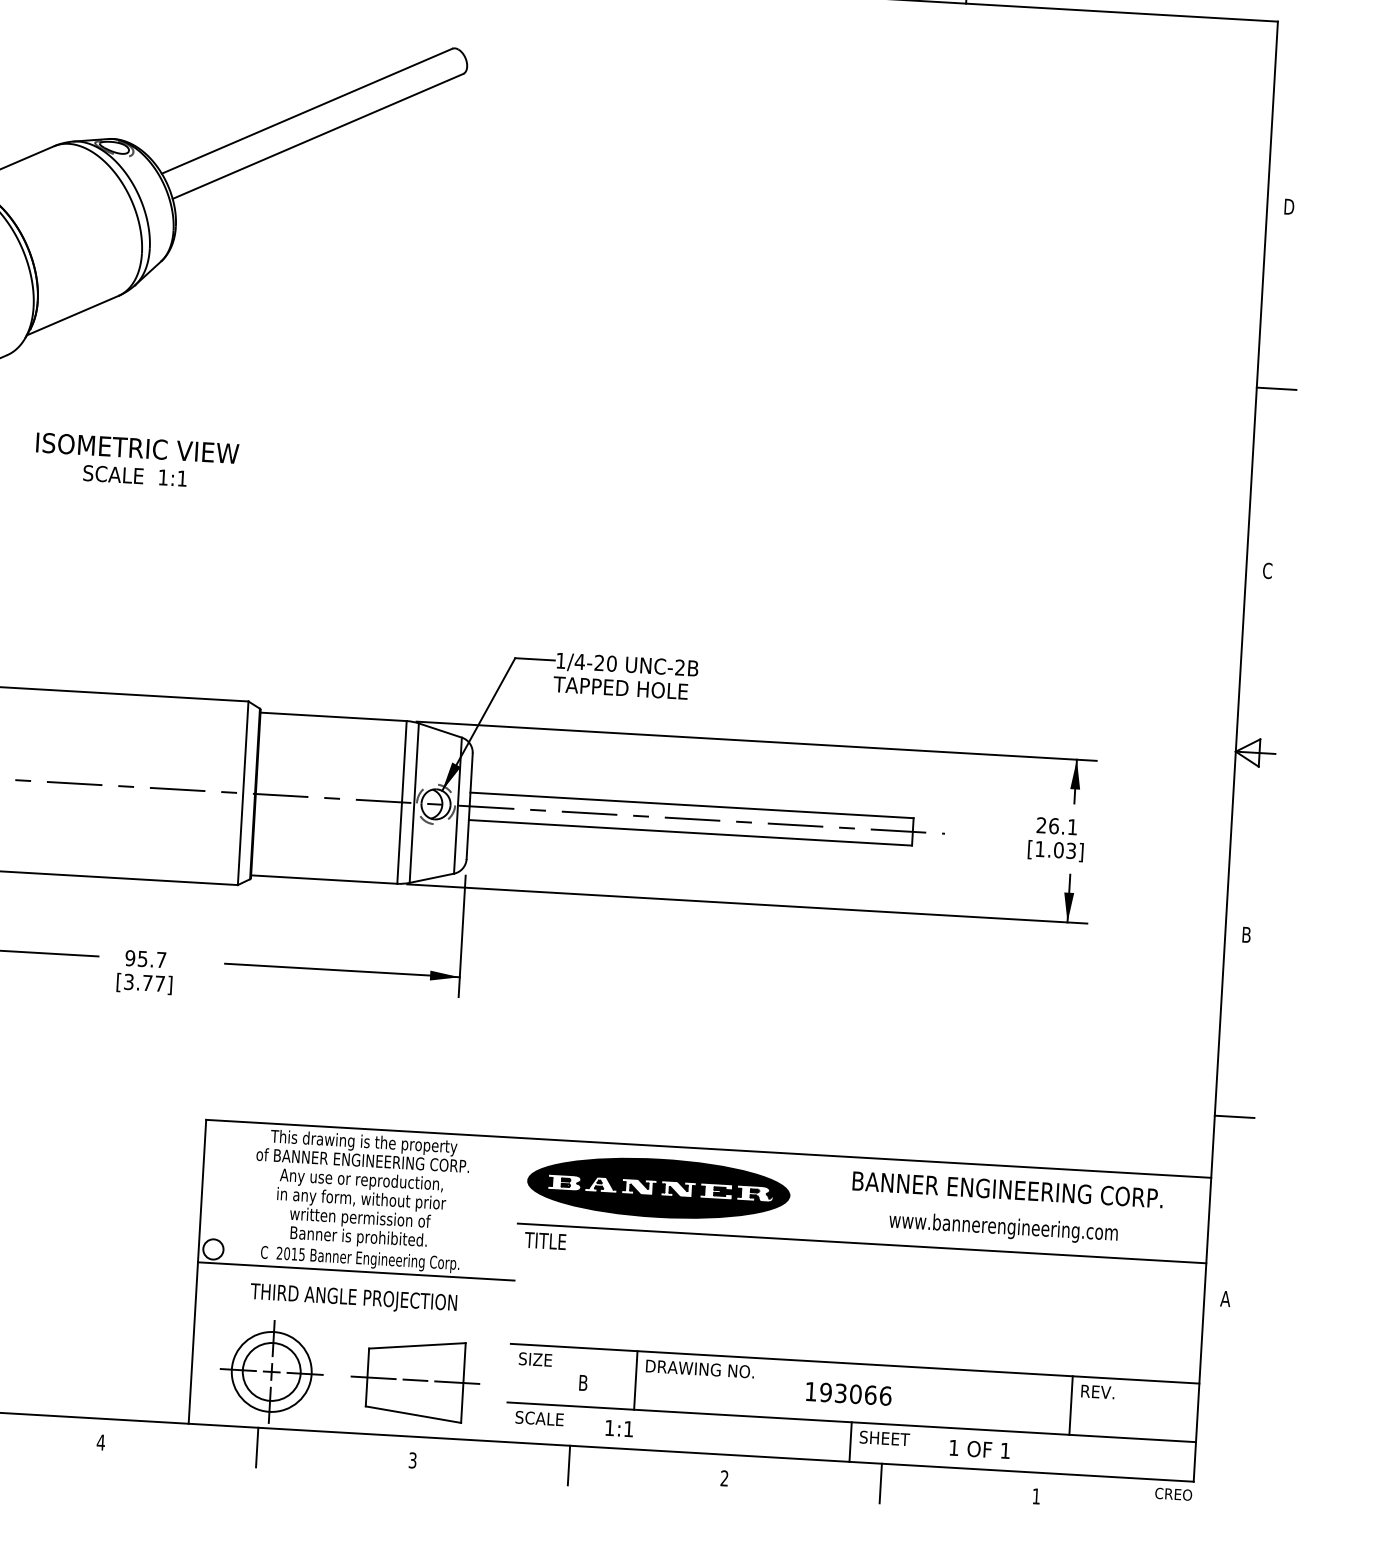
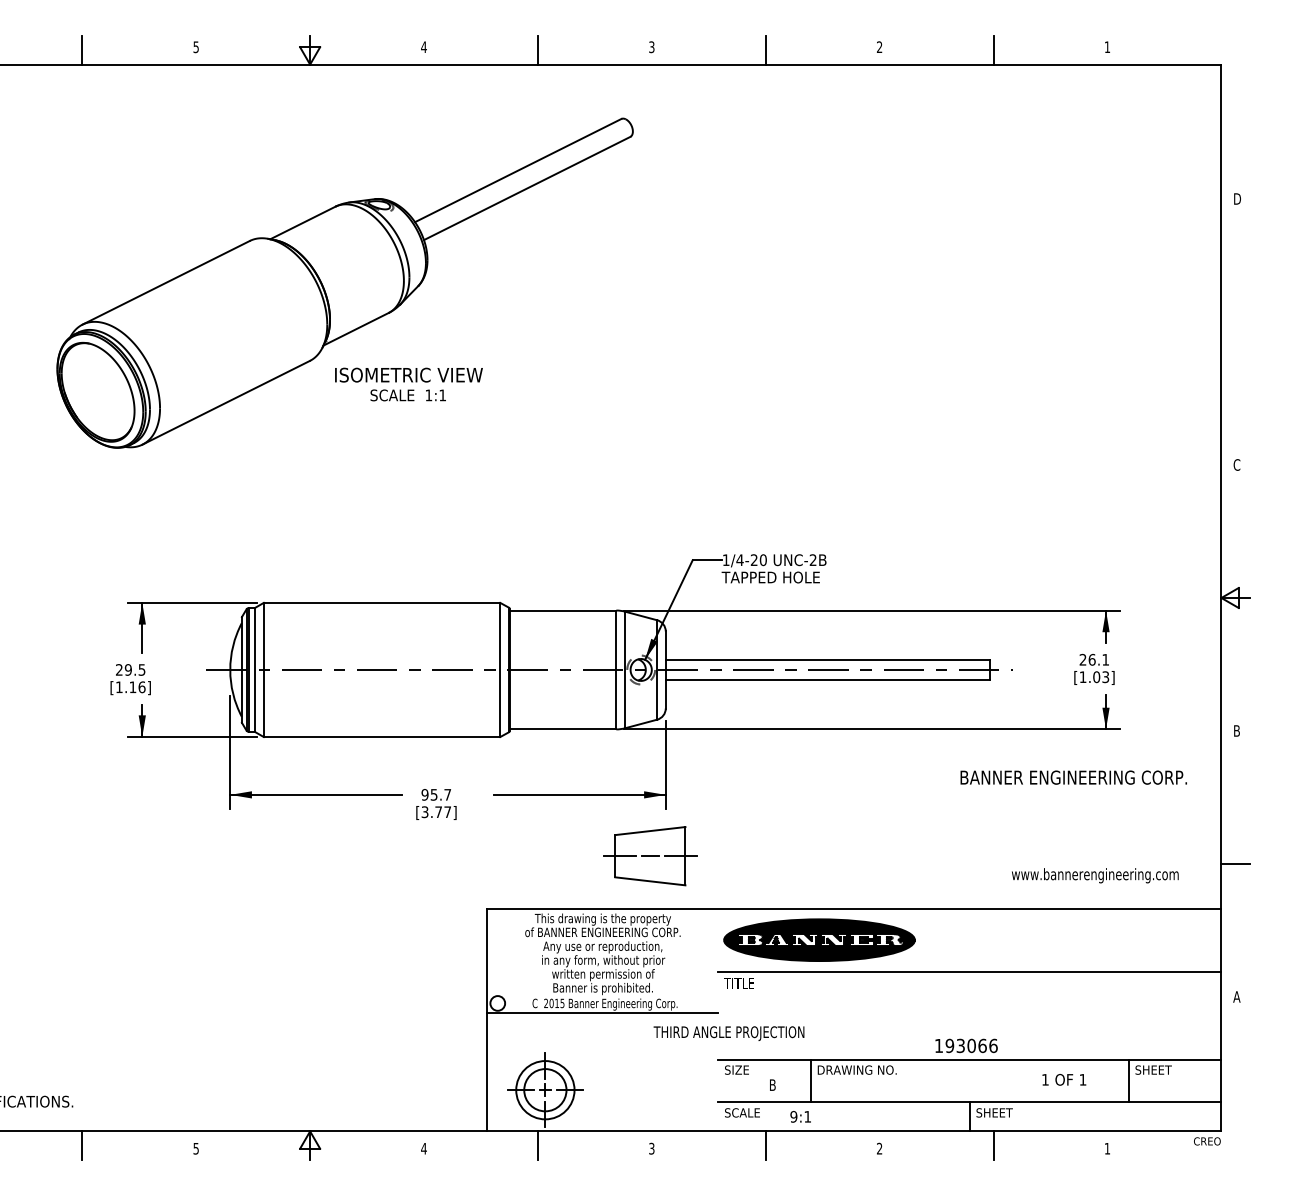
line: (1276, 389) -> (1235, 332), removed
text: (136, 461) -> (408, 384), moved
text: (1007, 1189) -> (1073, 777), moved
text: (1003, 1227) -> (1095, 875), moved
text: (353, 1298) -> (728, 1033), moved
part: (415, 1380) -> (650, 856), moved
text: (1105, 1391) -> (1153, 1069), REV. -> SHEET
text: (848, 1393) -> (966, 1045), moved
text: (609, 1427) -> (793, 1116), 1:1 -> 9:1
text: (980, 1448) -> (1064, 1079), moved

